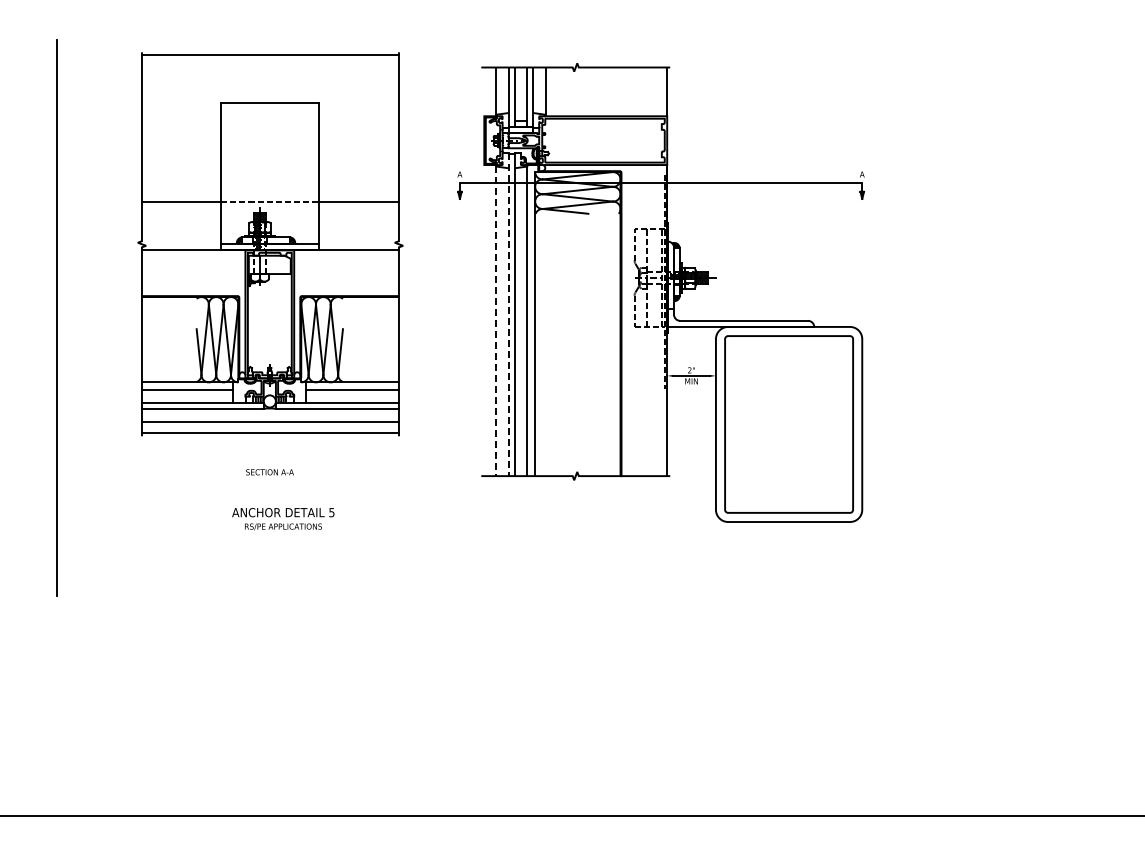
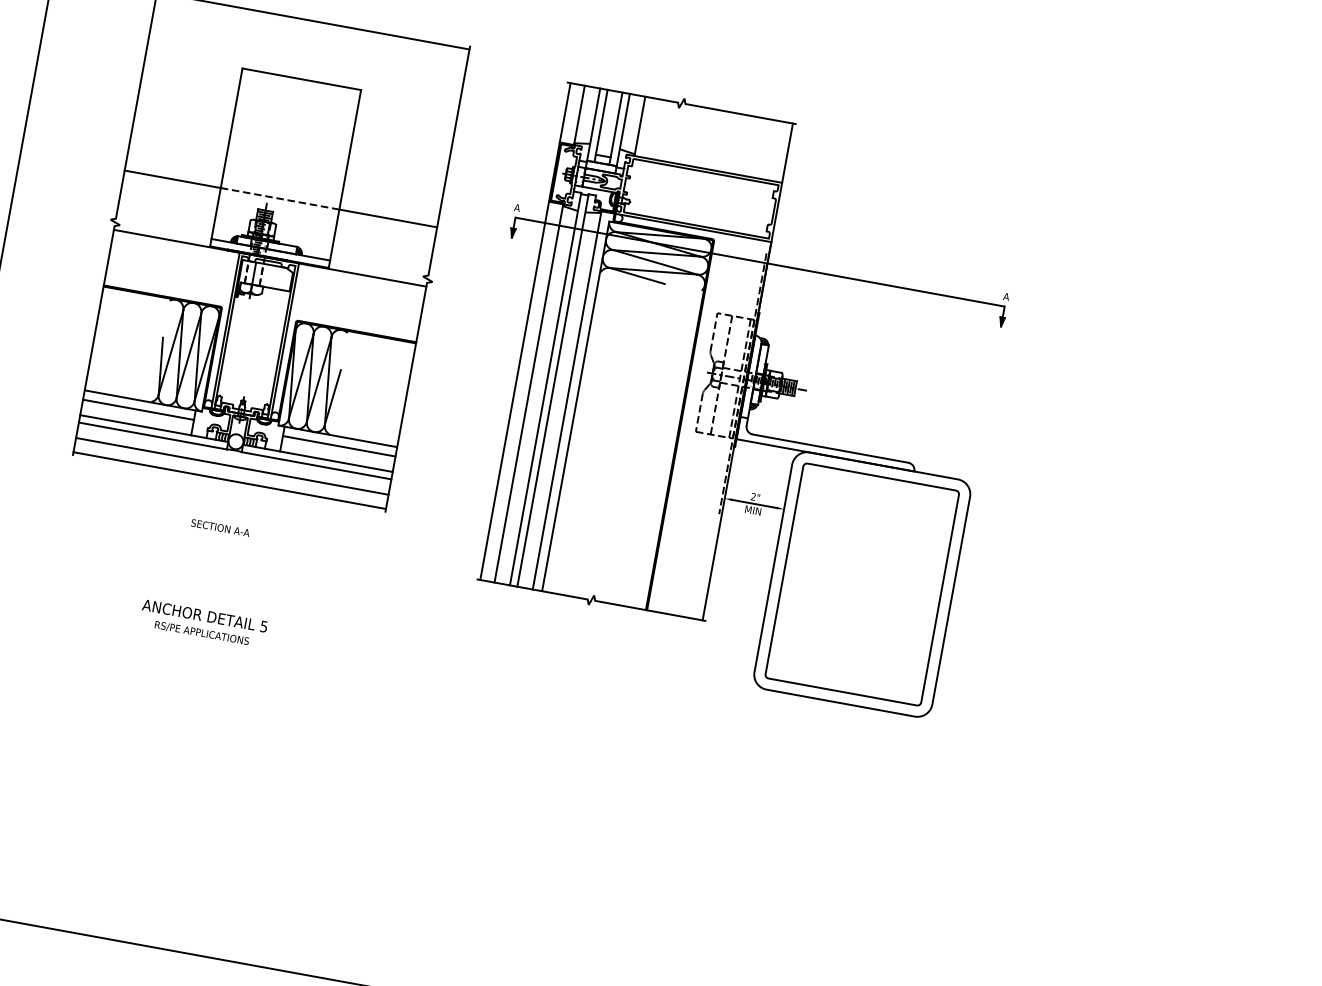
line: (484, 91) -> (565, 112), added
line: (508, 315) -> (545, 390), dashed -> solid
line: (484, 320) -> (514, 390), added
line: (496, 321) -> (529, 394), dashed -> solid
text: (283, 519) -> (203, 624), moved

